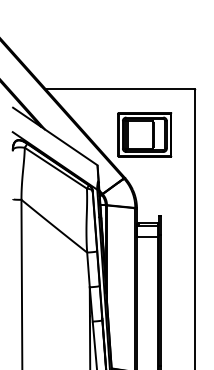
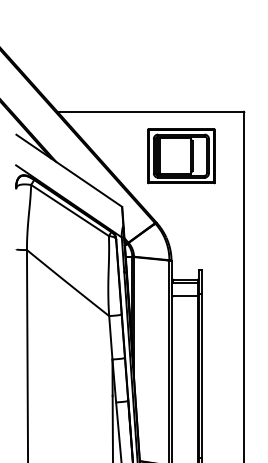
part: (144, 134) -> (180, 155), moved

